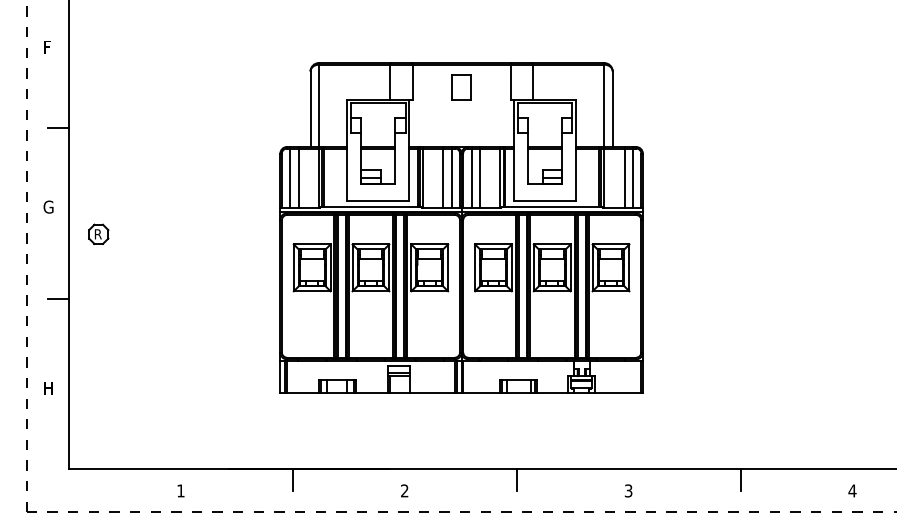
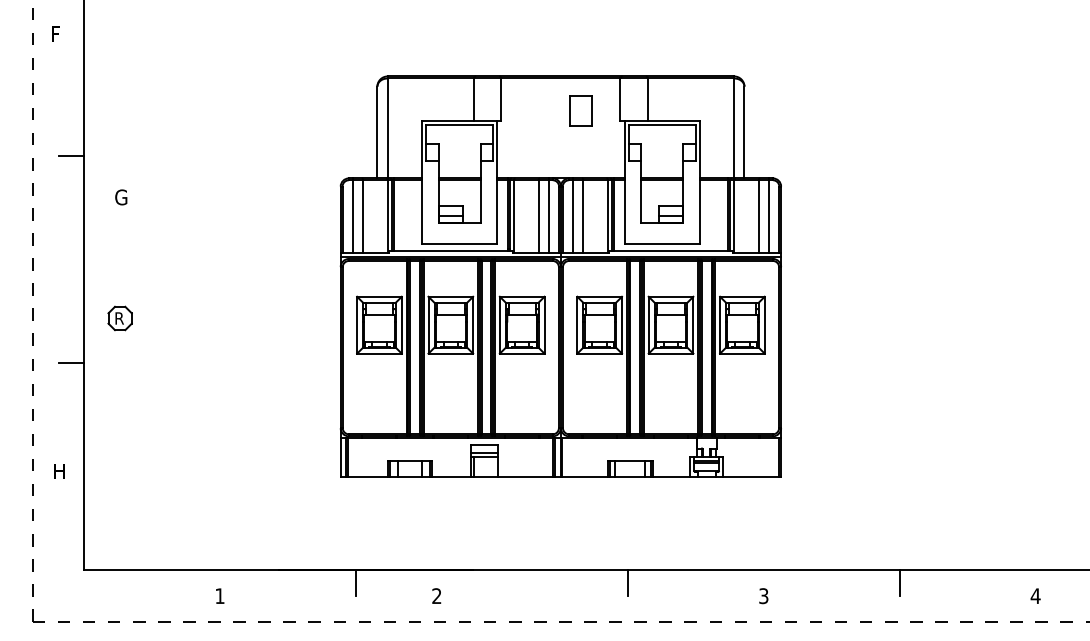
text: (47, 46) -> (55, 33), moved
part: (461, 86) -> (580, 110), moved
text: (48, 207) -> (121, 197), moved
part: (98, 234) -> (119, 318), moved
text: (404, 490) -> (436, 595), moved

